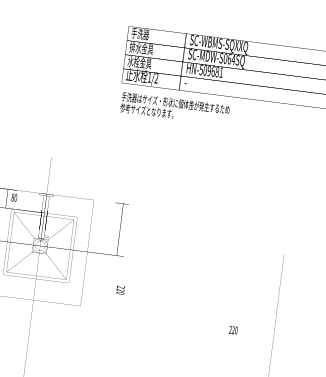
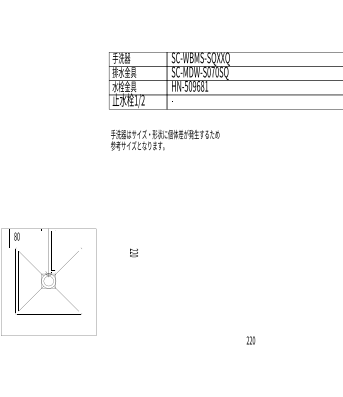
text: (230, 59) -> (214, 72), SC-MDW-S064SQ -> SC-MDW-S070SQ
text: (175, 109) -> (165, 140), moved
text: (120, 289) -> (133, 252), moved

